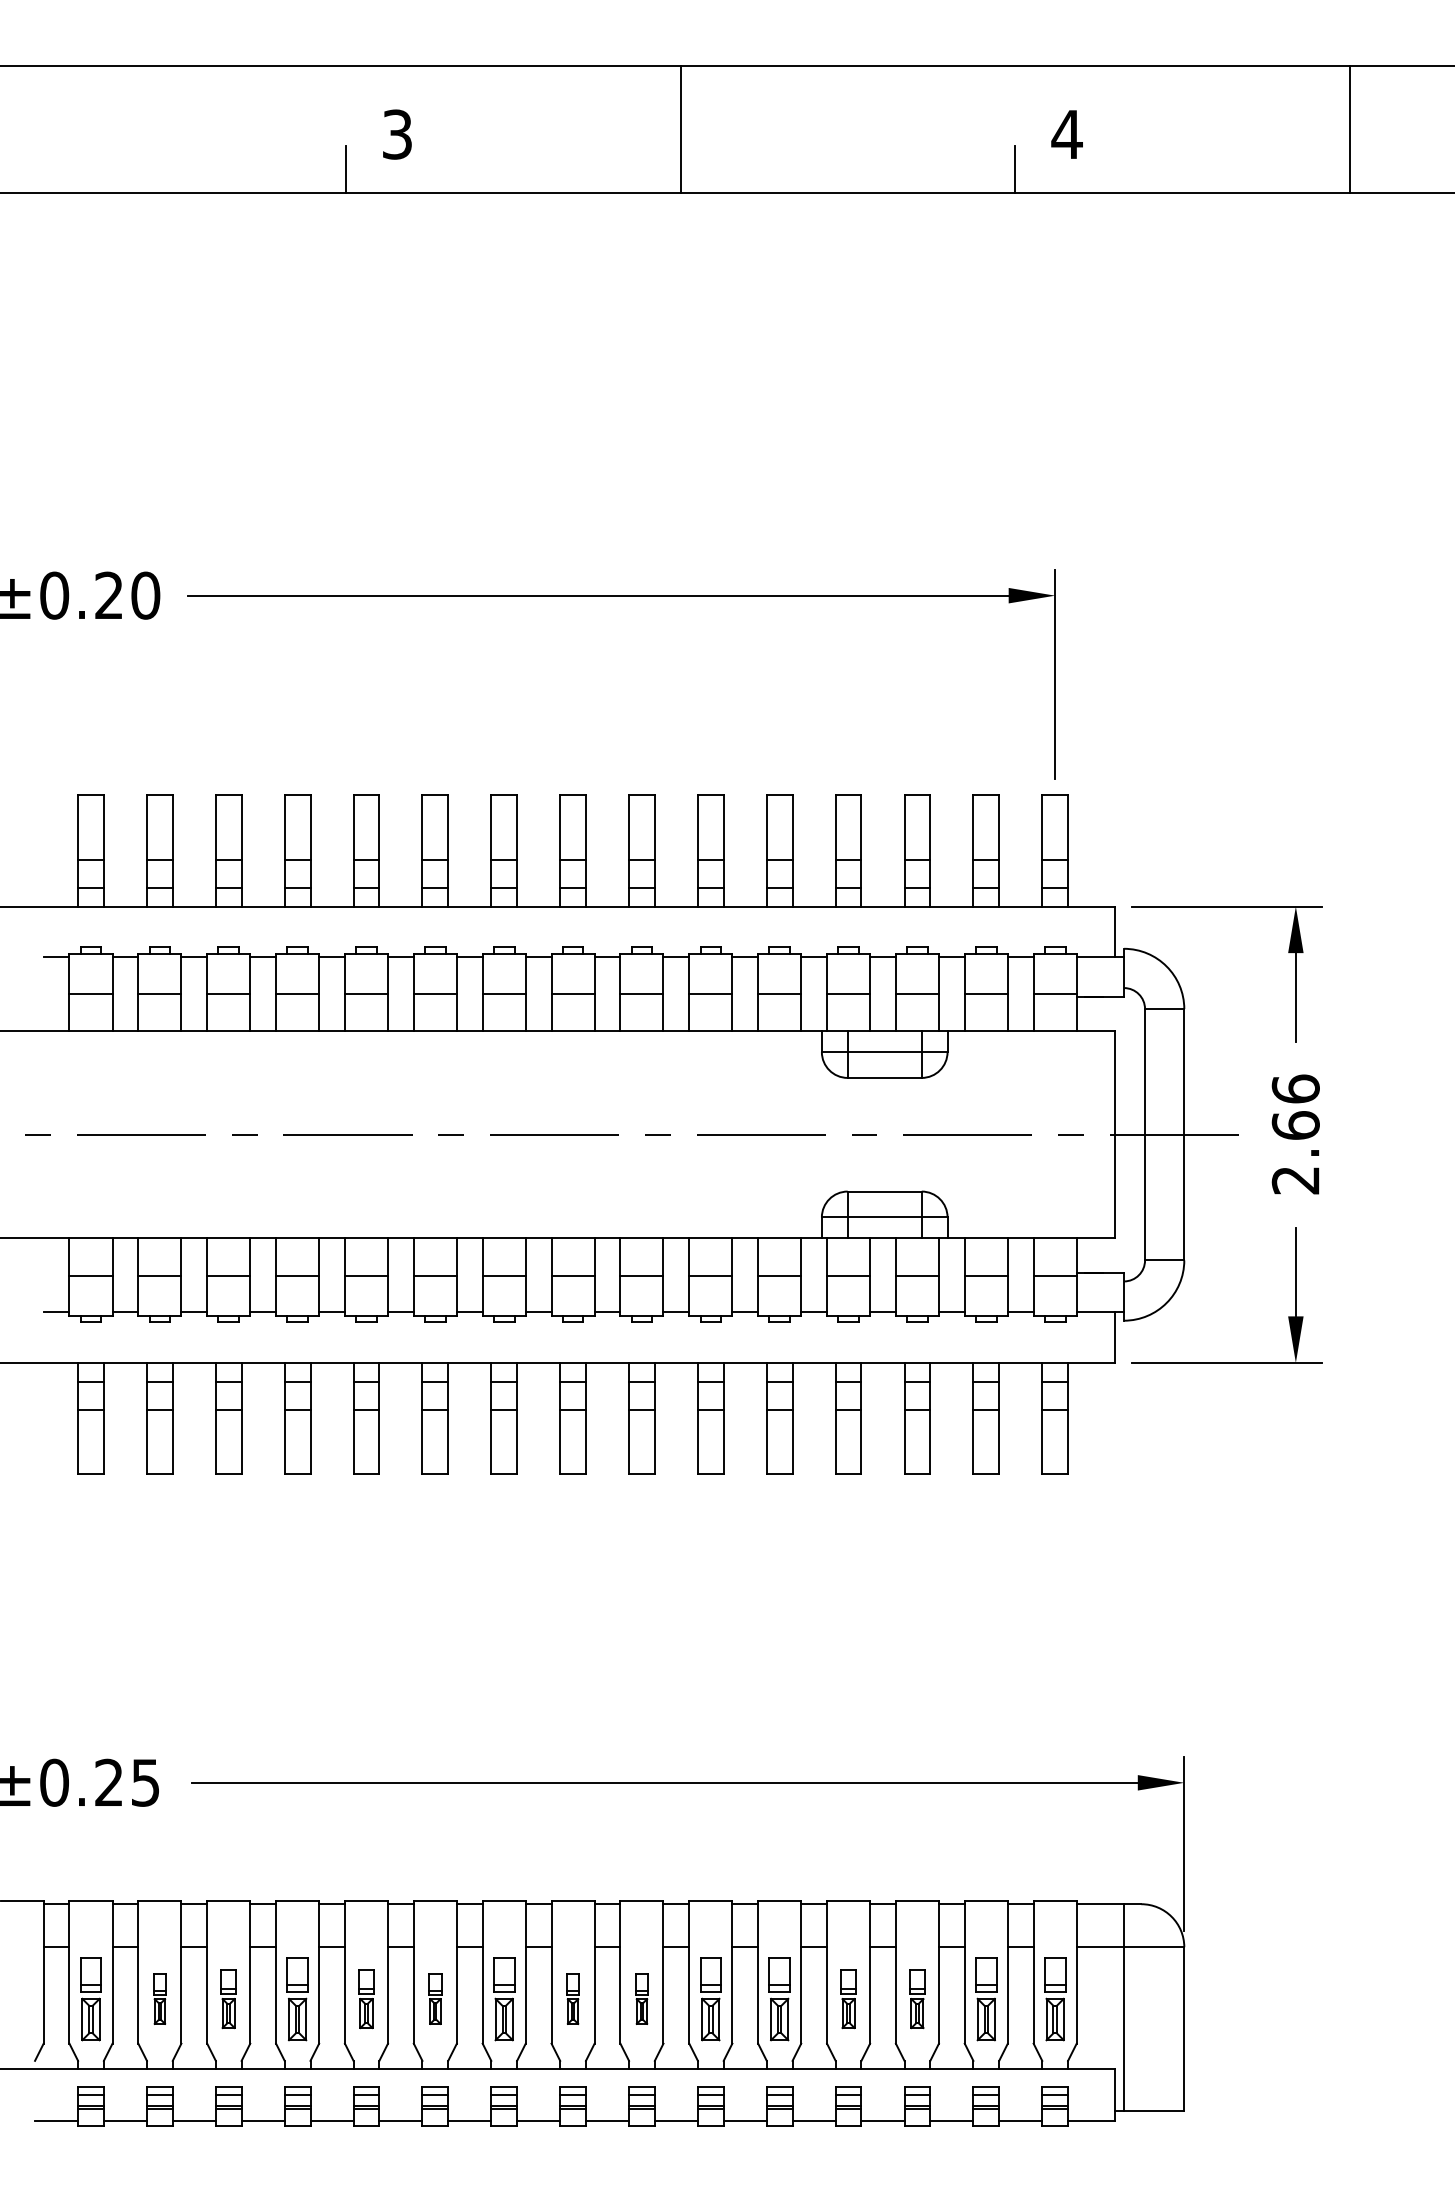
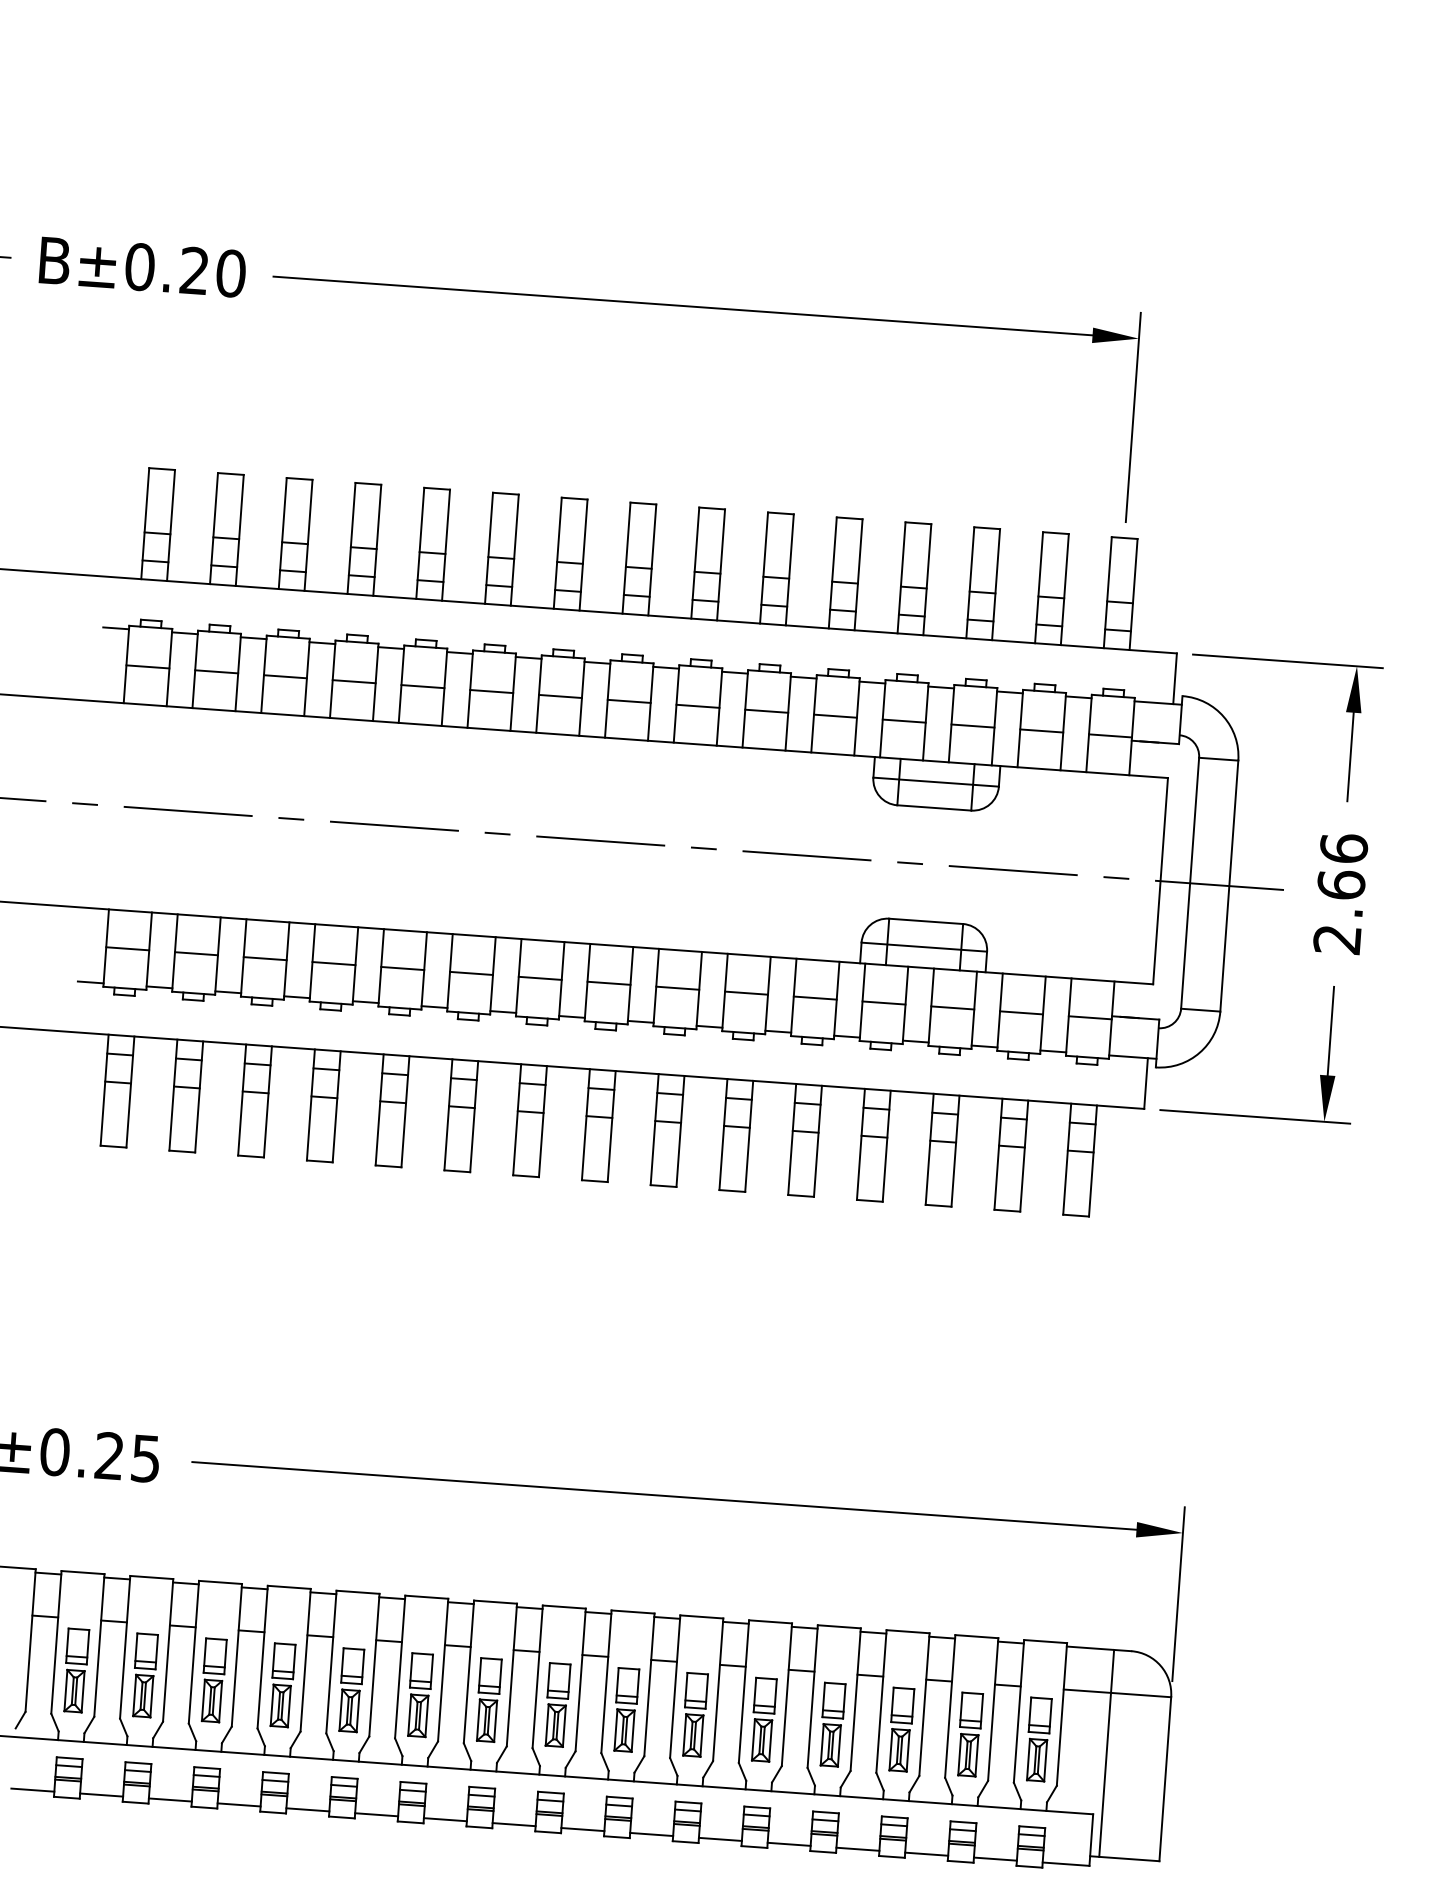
part: (159, 1999) -> (144, 1676), size x1.67
part: (228, 1999) -> (213, 1680), size x1.43
part: (366, 1999) -> (350, 1690), size x1.43
part: (435, 1999) -> (419, 1695), size x1.67
part: (572, 1999) -> (556, 1705), size x1.67
part: (641, 1999) -> (625, 1710), size x1.67
part: (848, 1999) -> (832, 1725), size x1.43
part: (917, 1999) -> (901, 1730), size x1.43

